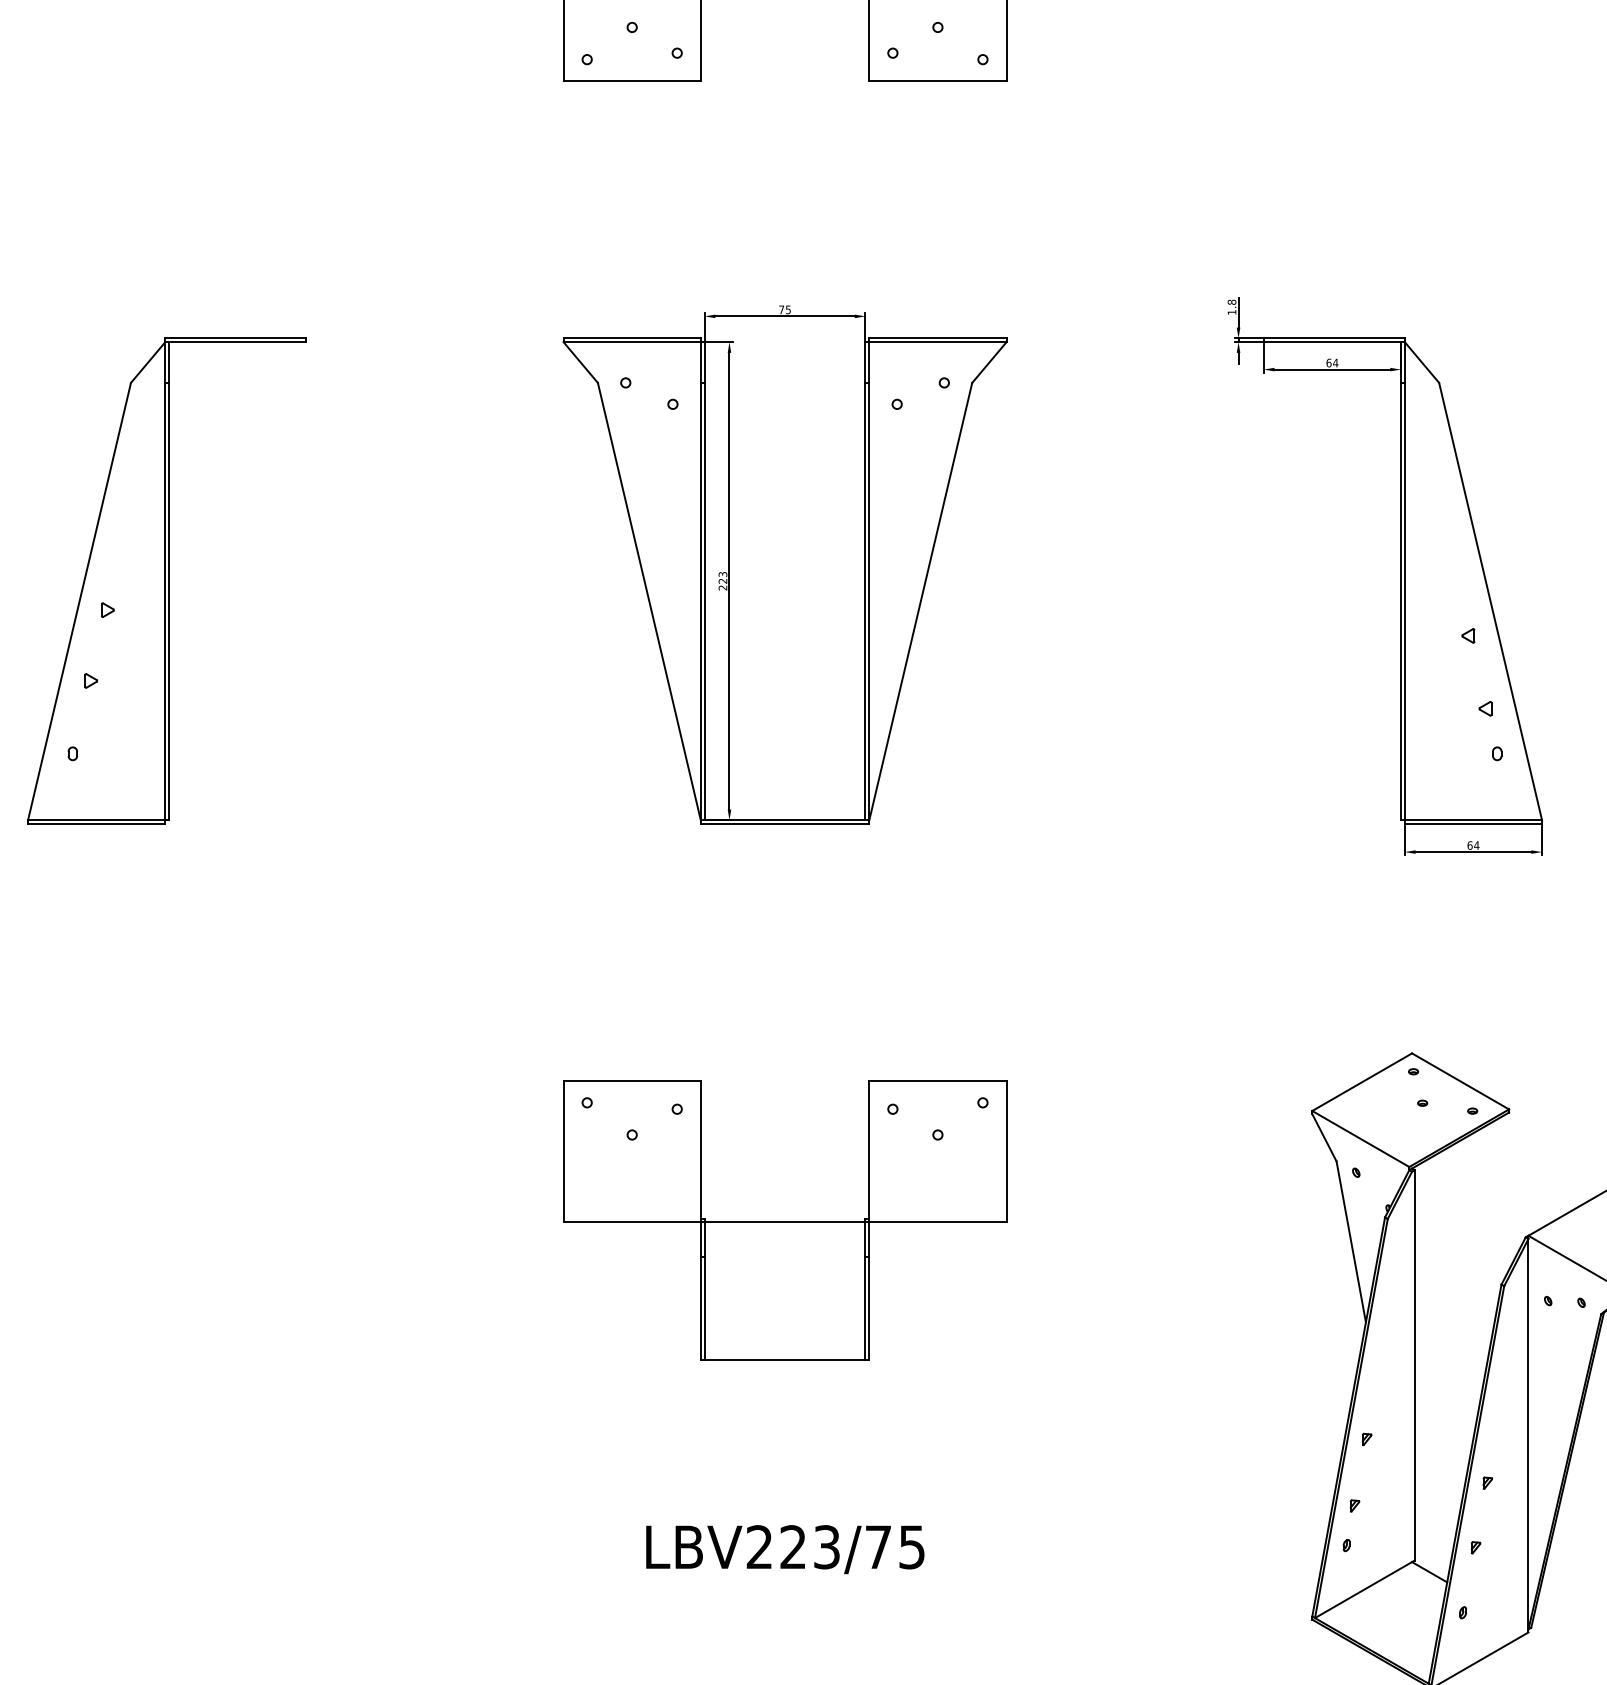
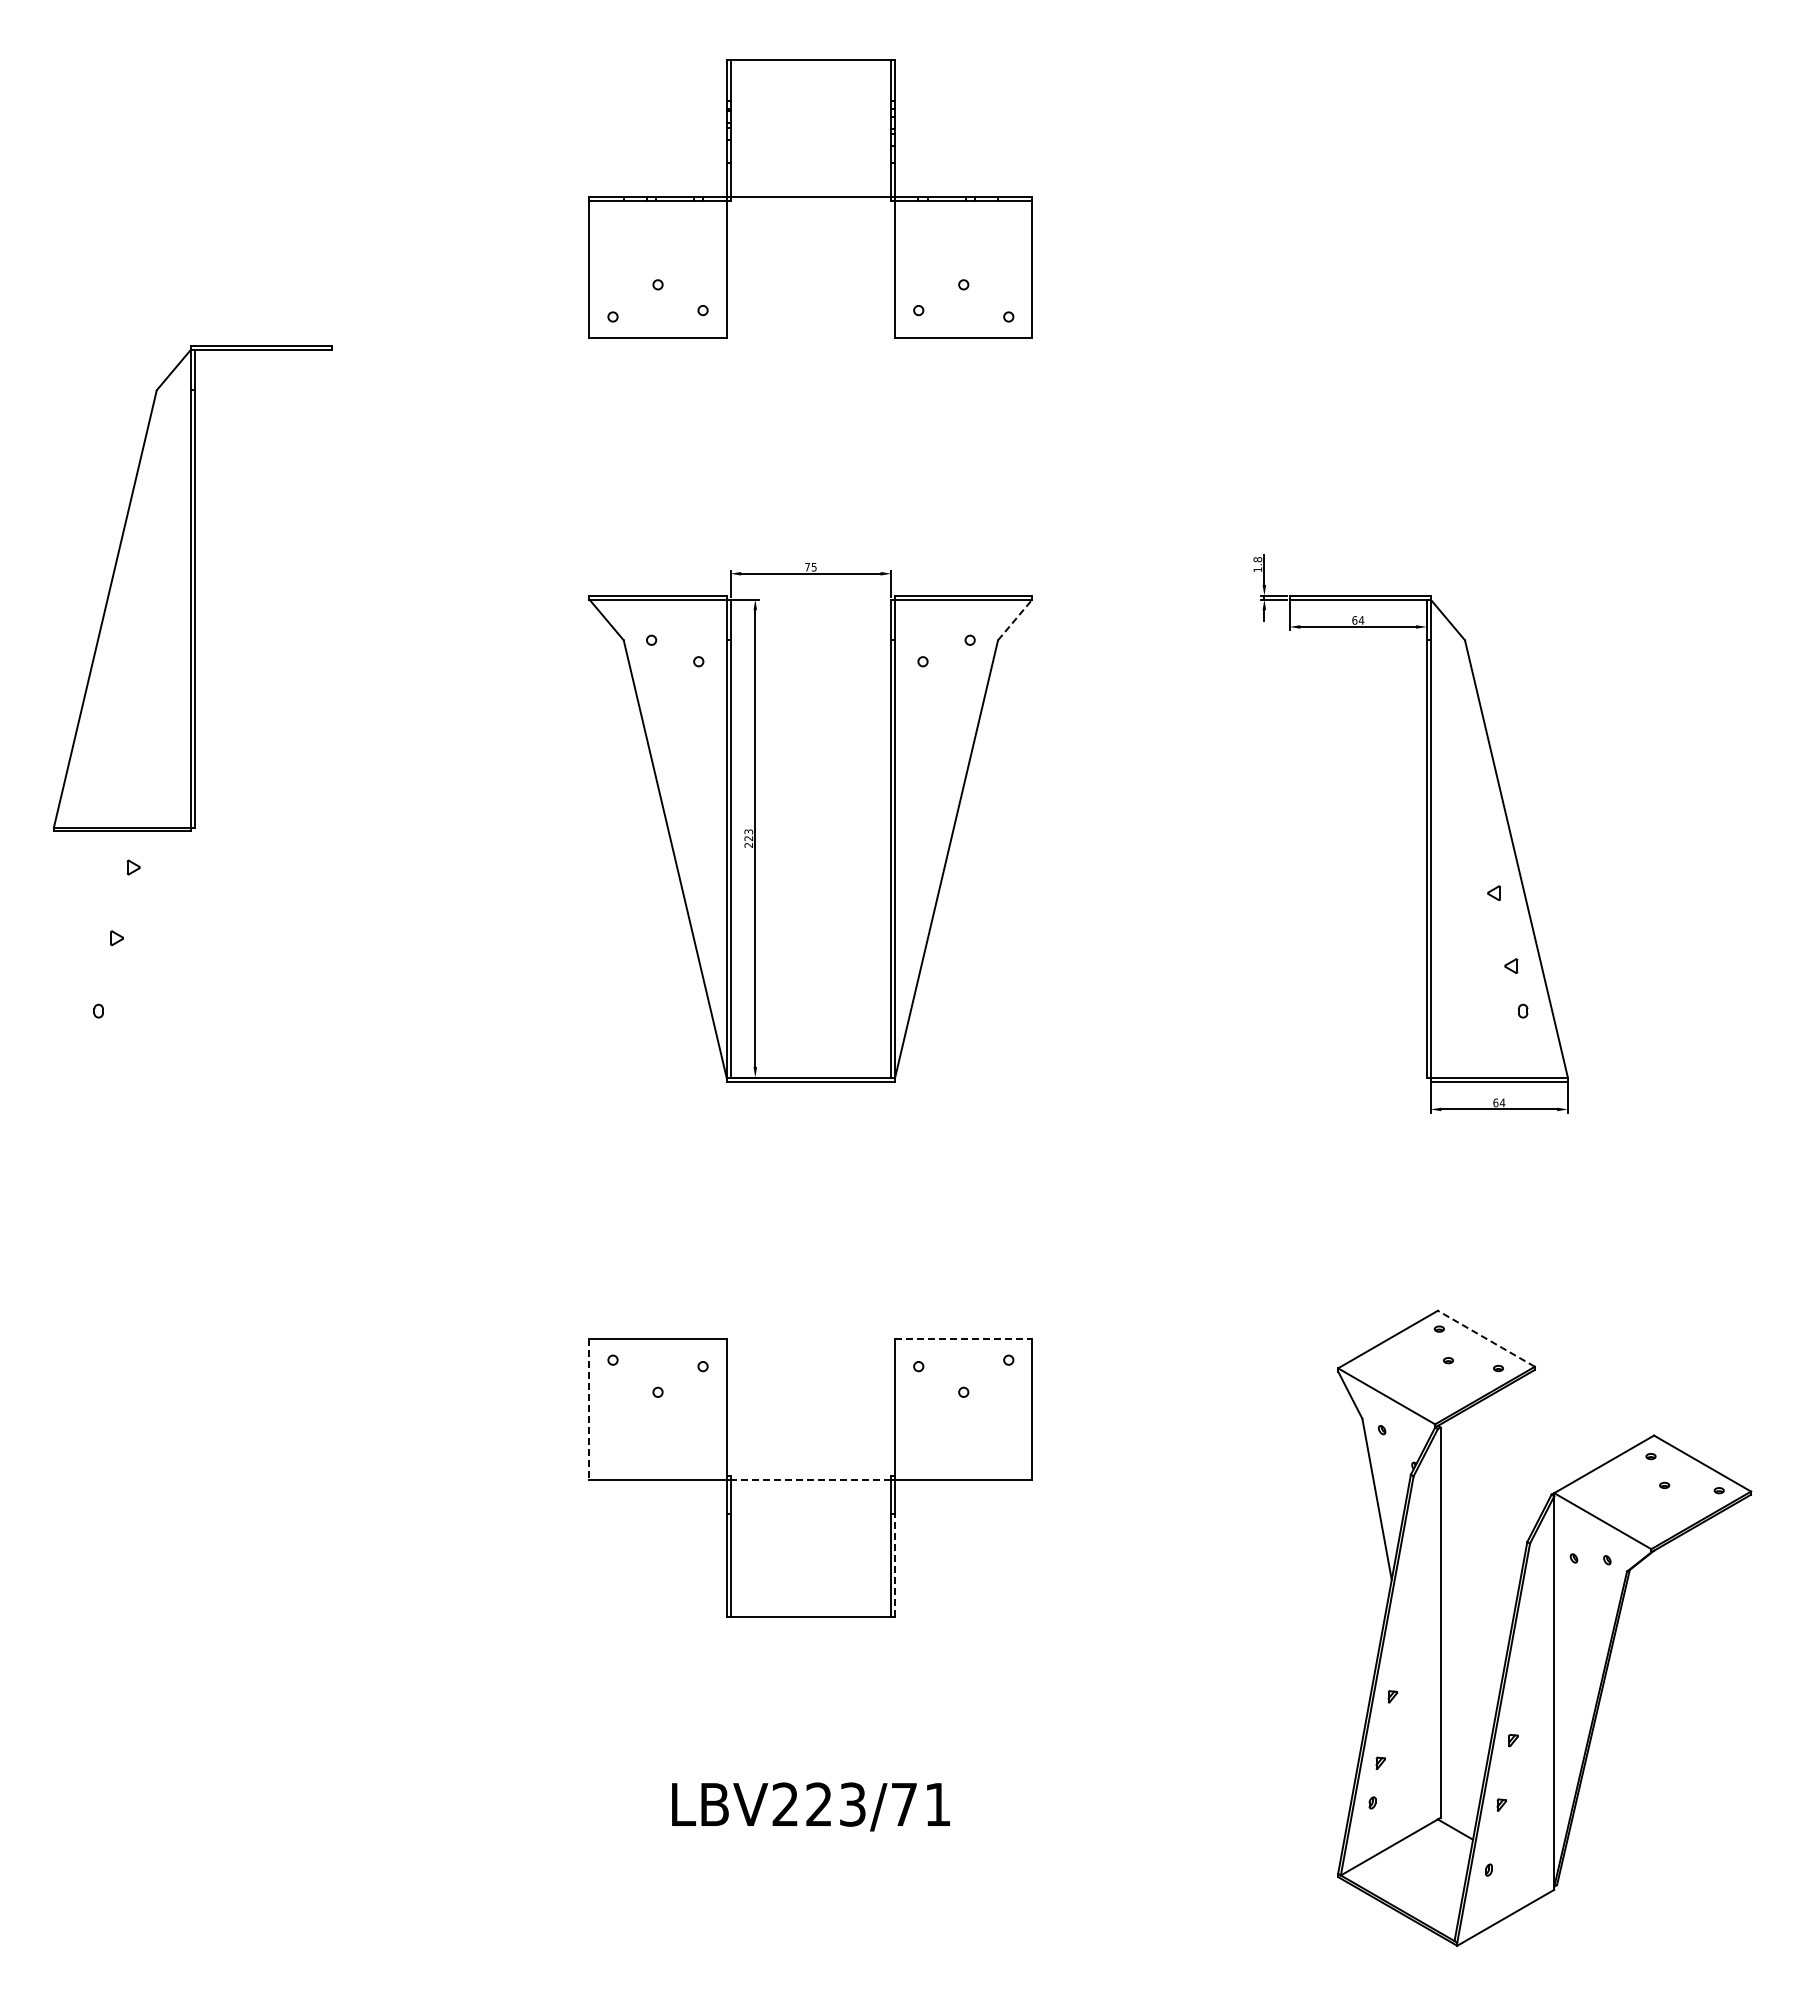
line: (989, 362) -> (1015, 619), solid -> dashed
part: (166, 581) -> (192, 588), moved
line: (937, 1081) -> (963, 1338), solid -> dashed
line: (1459, 1081) -> (1485, 1338), solid -> dashed
line: (563, 1152) -> (589, 1409), solid -> dashed
line: (784, 1222) -> (810, 1479), solid -> dashed
line: (869, 1308) -> (895, 1565), solid -> dashed
text: (911, 1547) -> (937, 1804), LBV223/75 -> LBV223/71

